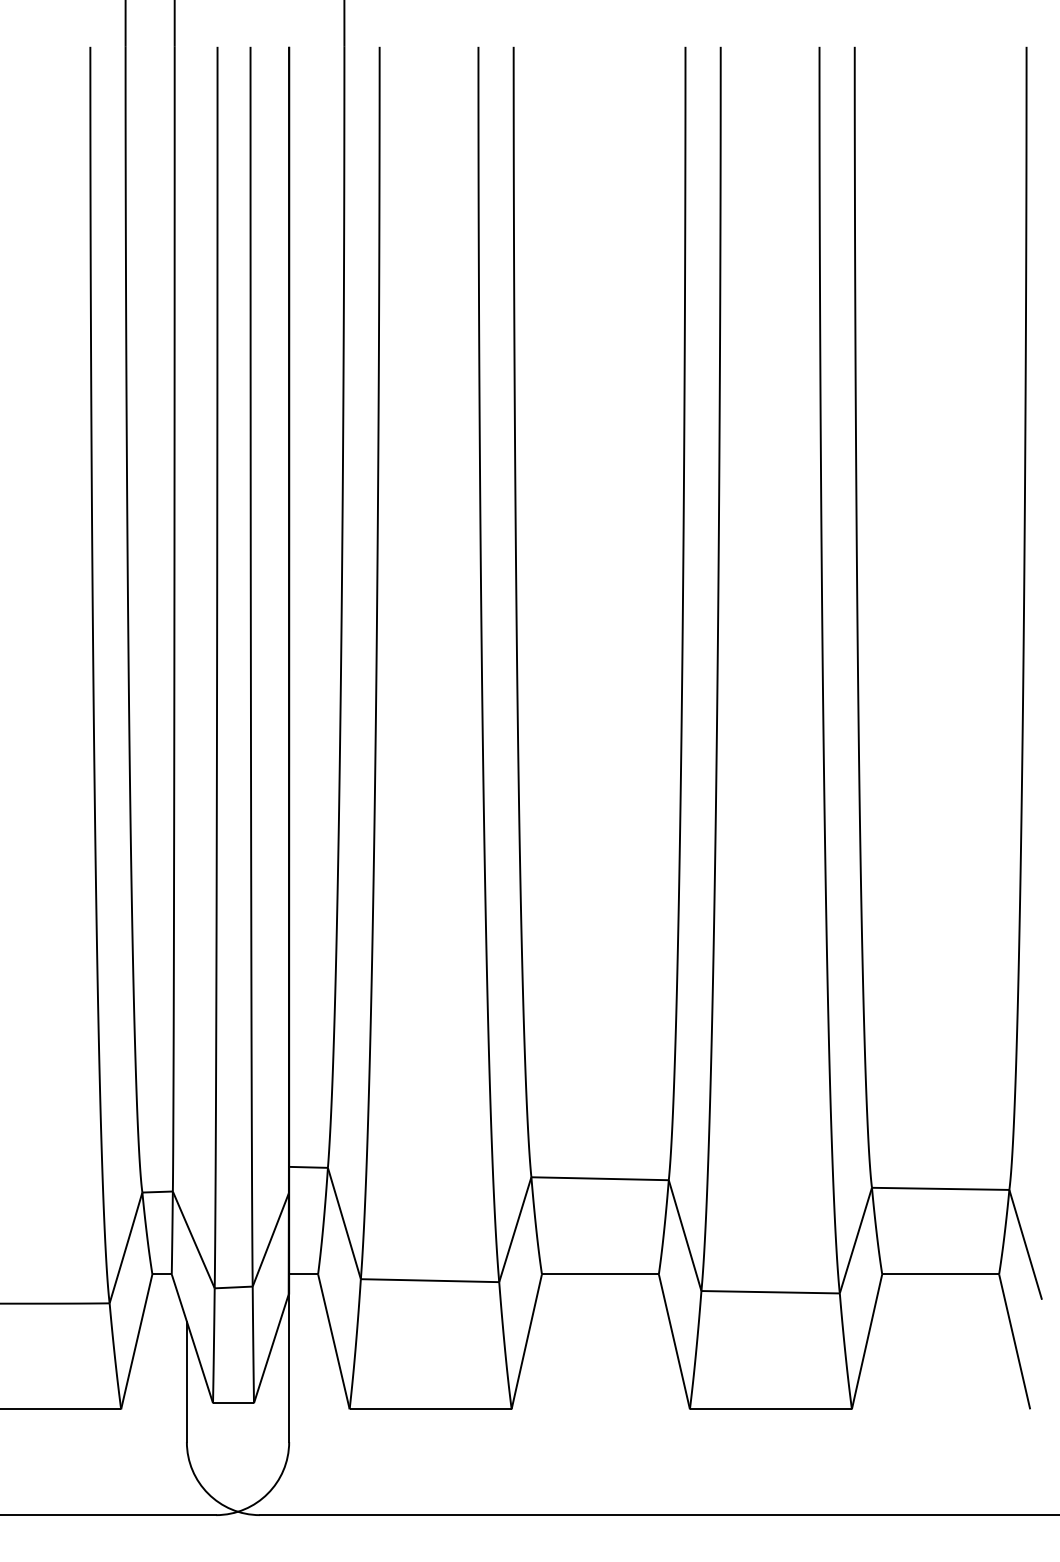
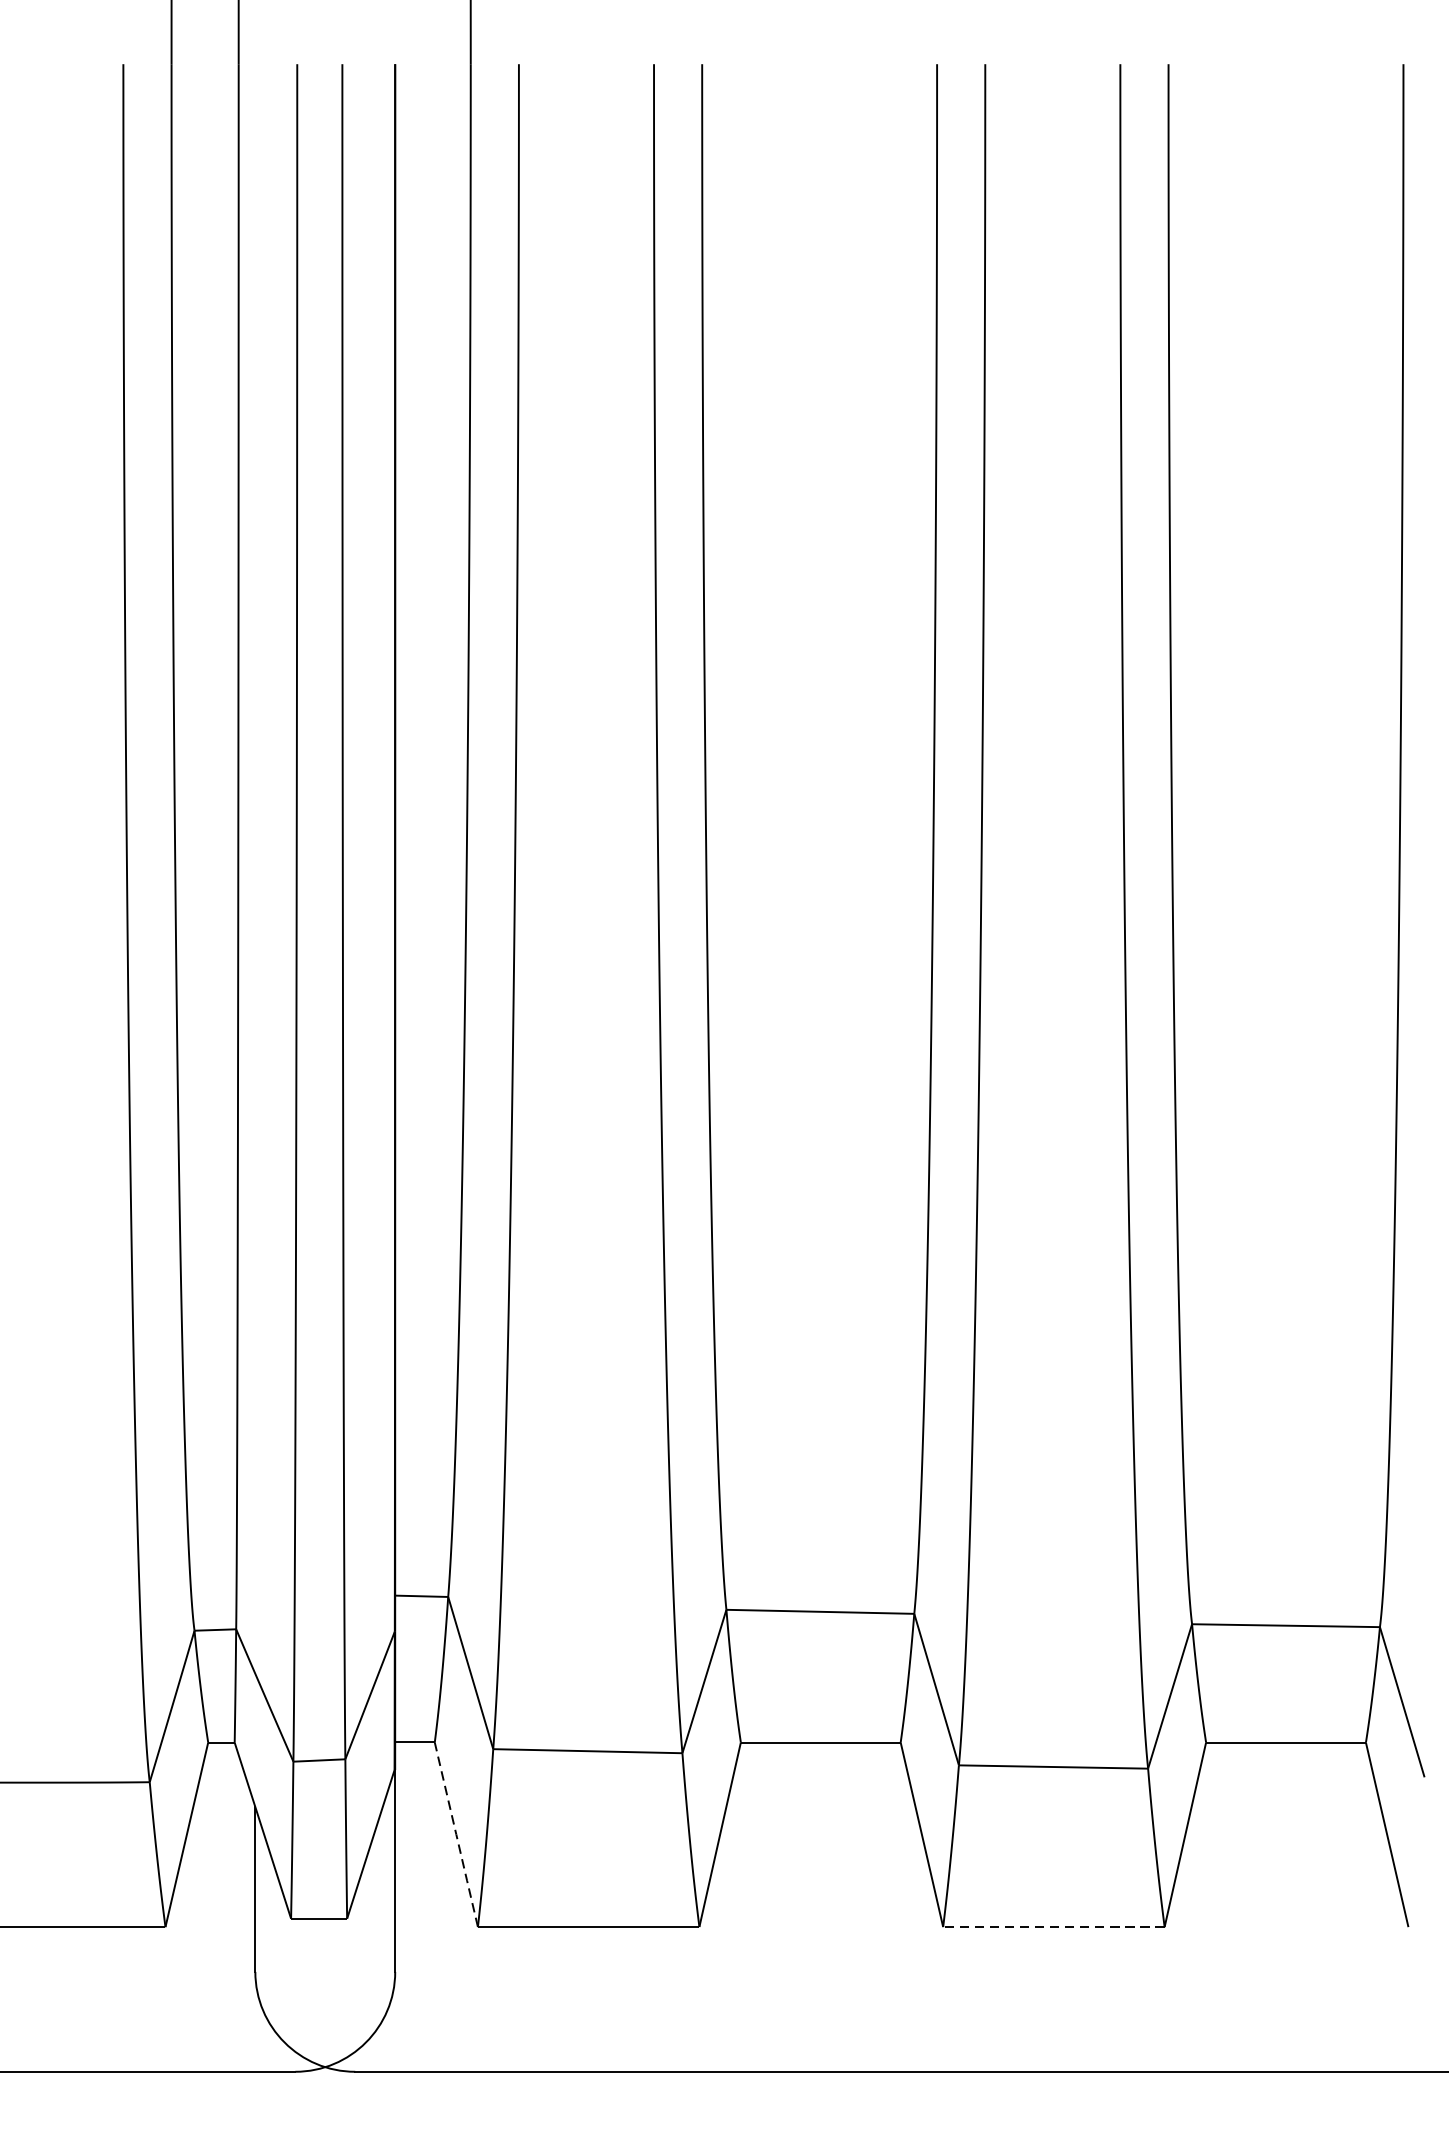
line: (333, 1341) -> (455, 1834), solid -> dashed
line: (770, 1409) -> (1053, 1927), solid -> dashed

